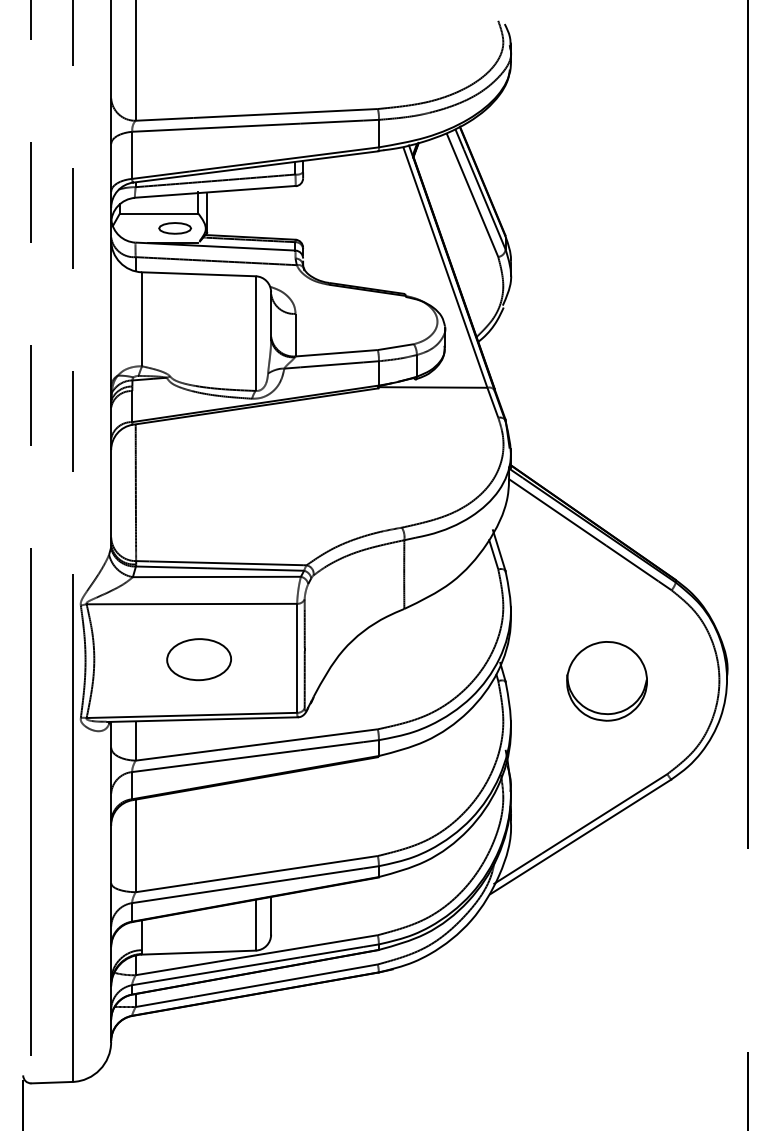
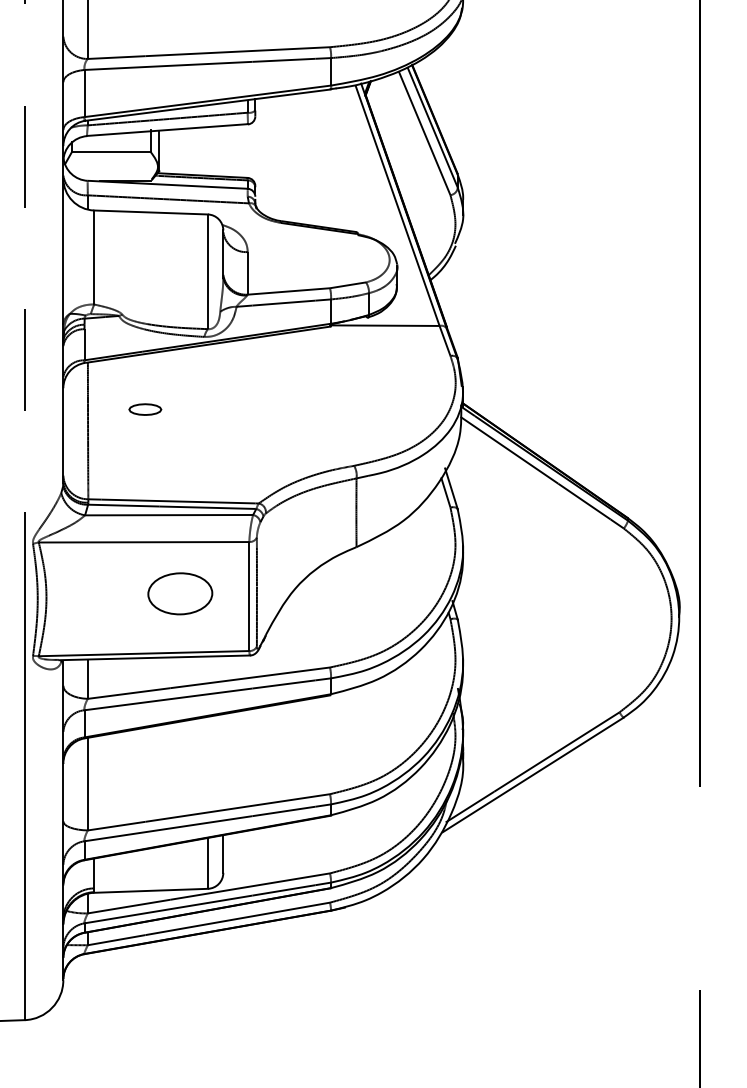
part: (175, 228) -> (145, 409), moved
part: (198, 659) -> (179, 593), moved
part: (606, 681) -> (558, 619), removed

